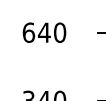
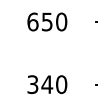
text: (44, 32) -> (47, 21), 640 -> 650

